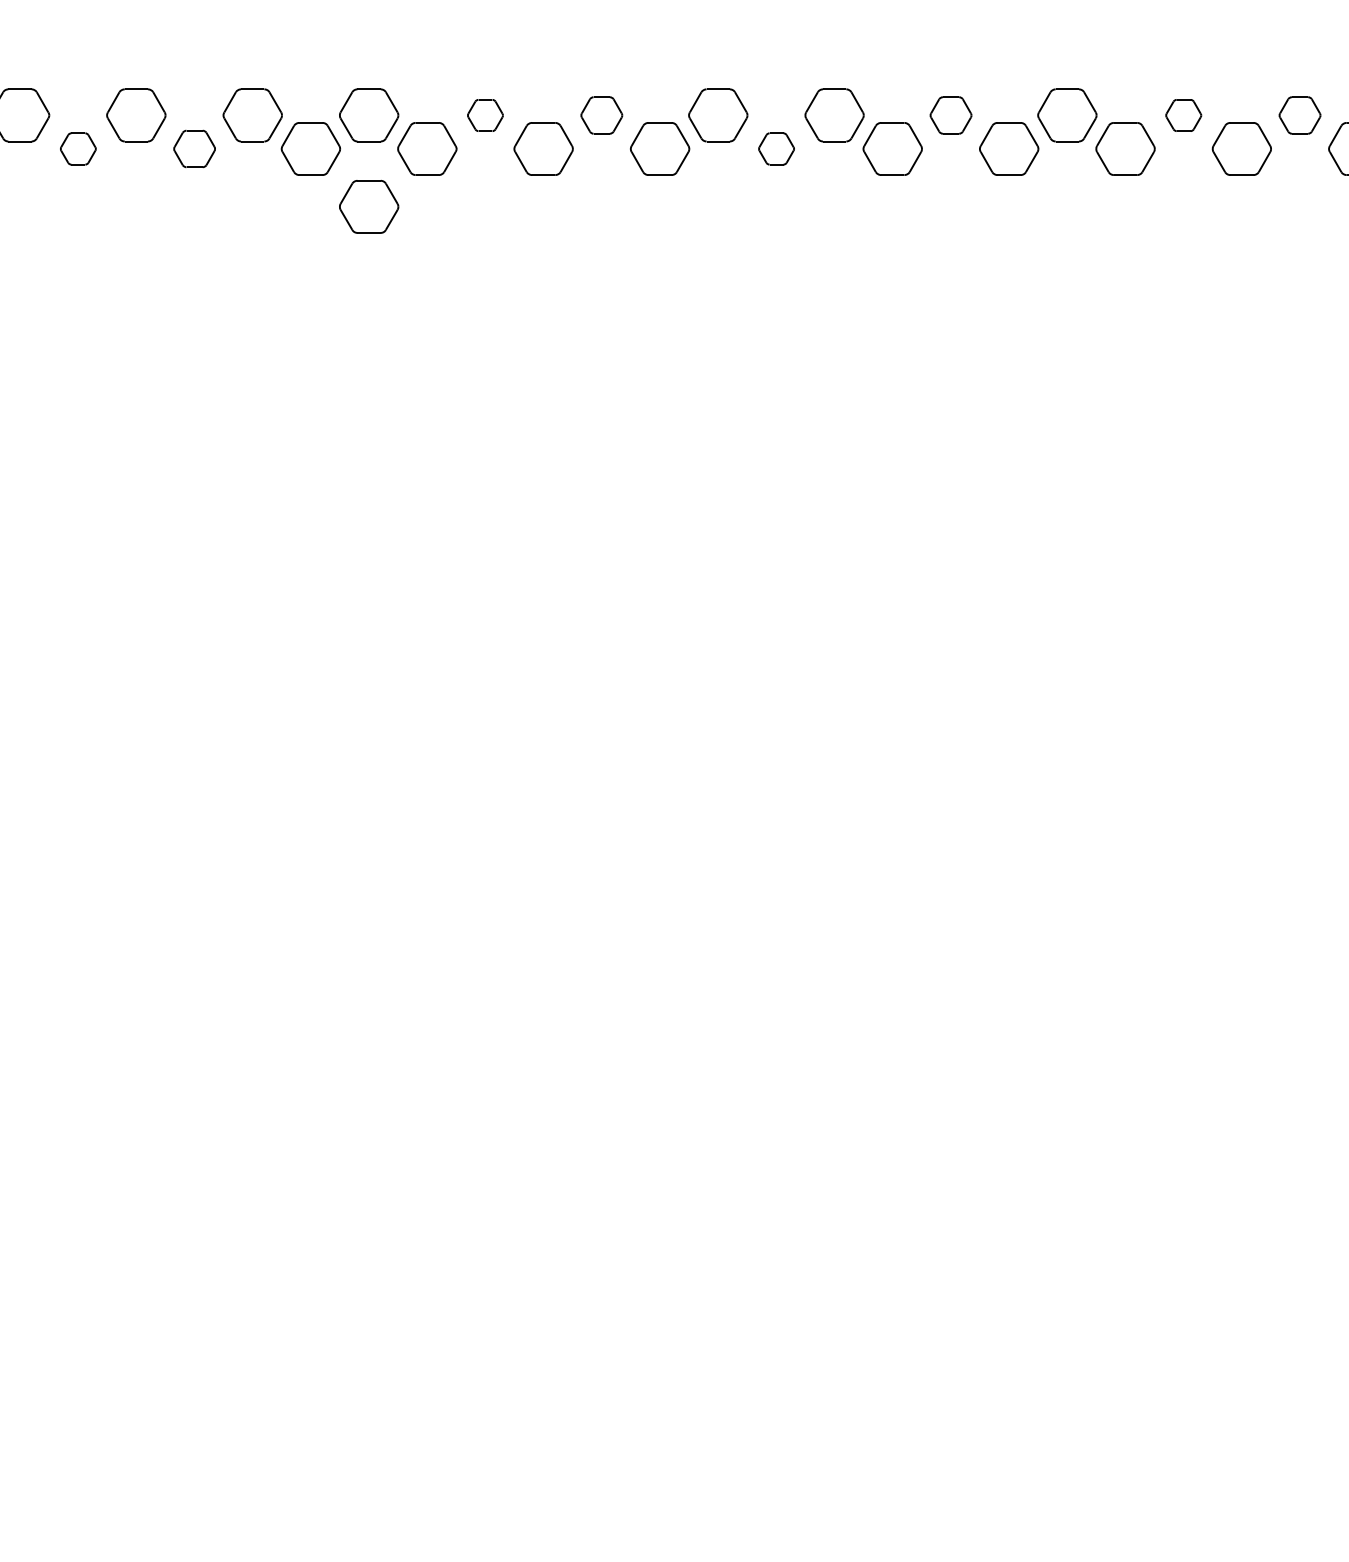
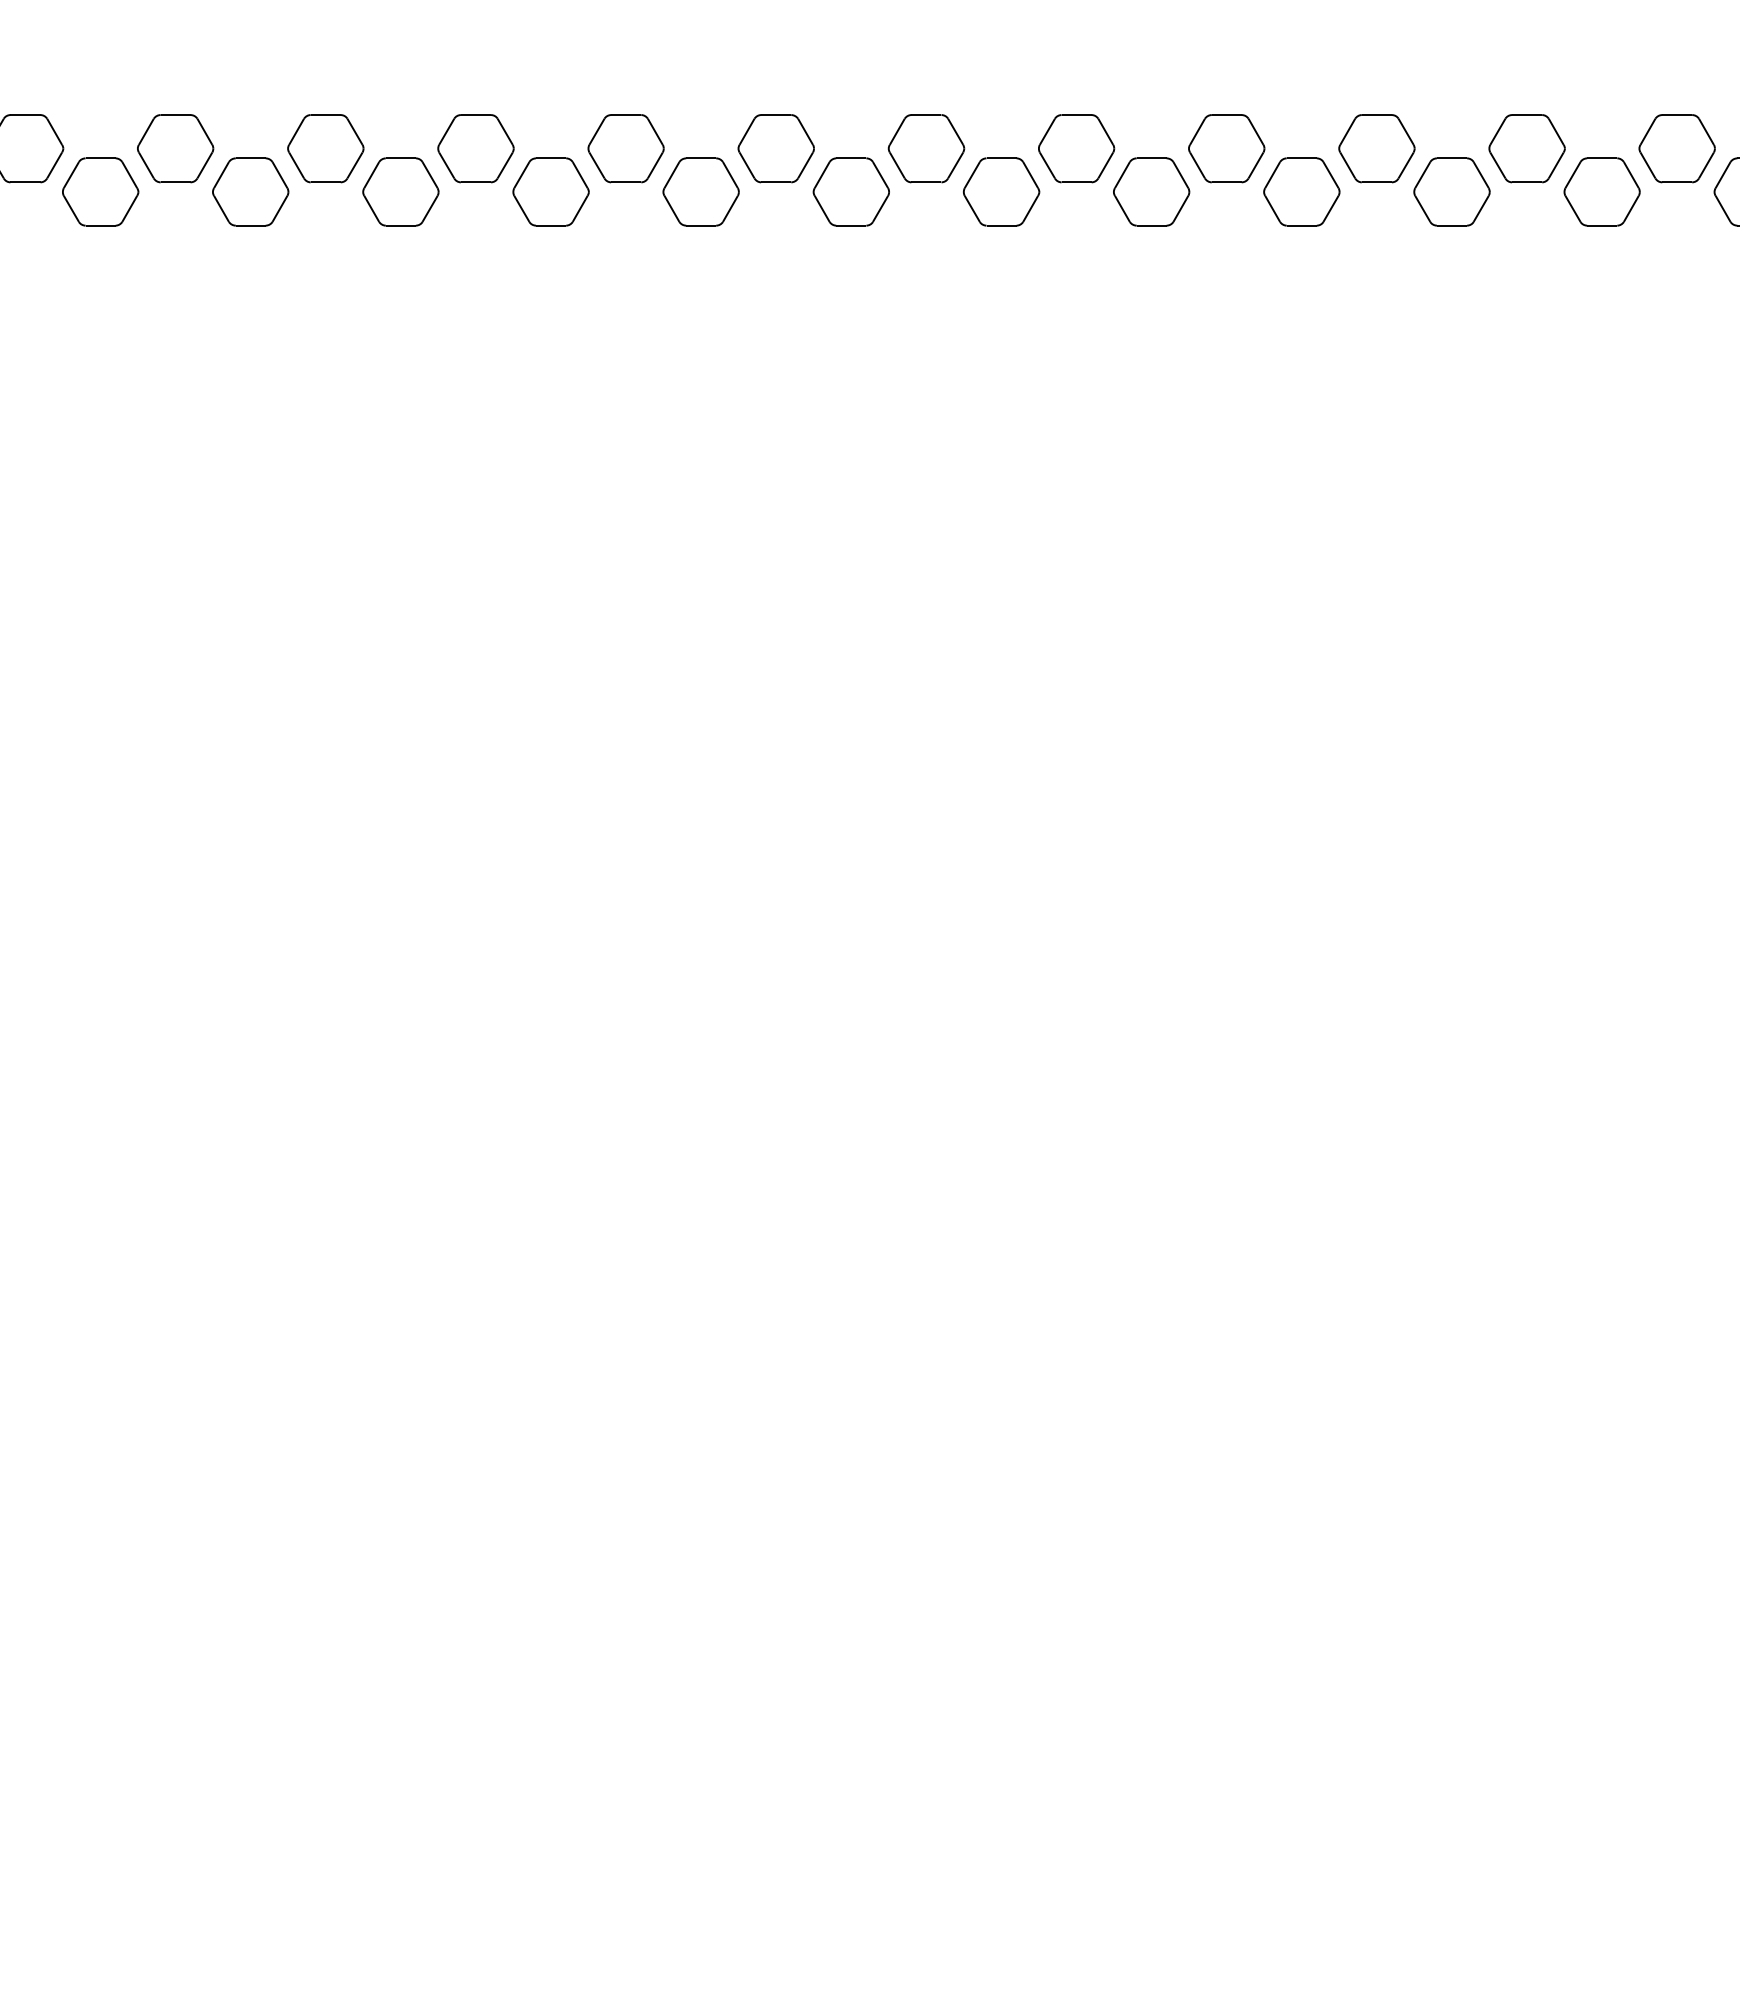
part: (485, 115) -> (625, 148), size x1.67
part: (601, 115) -> (775, 148), size x1.43
part: (950, 115) -> (1226, 148), size x1.43
part: (1183, 115) -> (1526, 148), size x1.67
part: (1299, 115) -> (1676, 148), size x1.43
part: (78, 148) -> (100, 191), size x1.67
part: (194, 148) -> (250, 191), size x1.43
part: (776, 148) -> (1001, 191), size x1.67
part: (368, 206) -> (475, 266), removed

